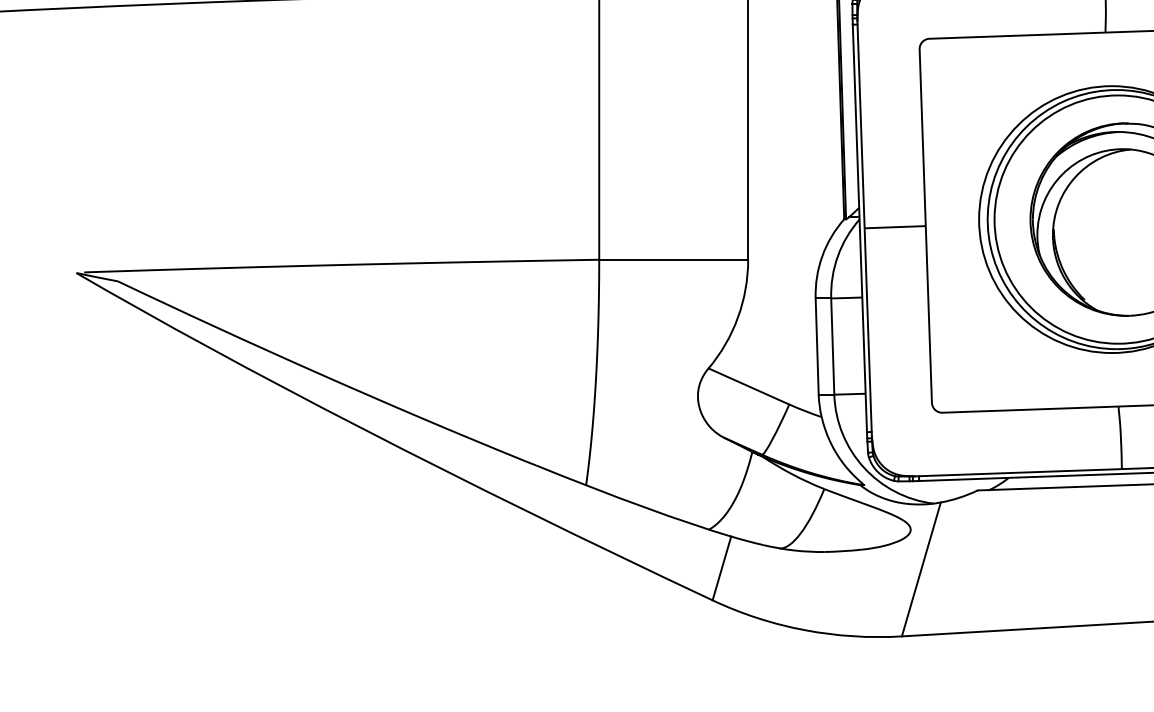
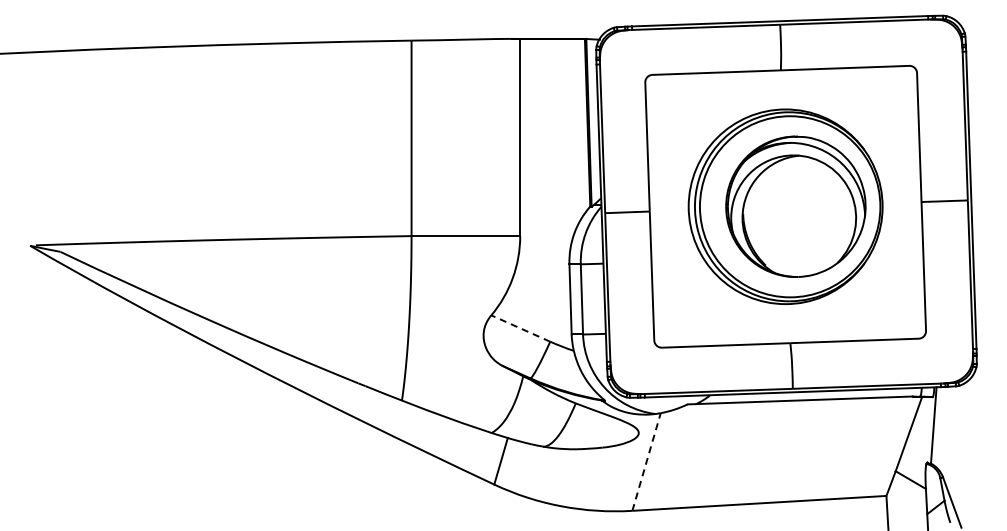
line: (748, 386) -> (520, 328), solid -> dashed
line: (921, 570) -> (646, 462), solid -> dashed

